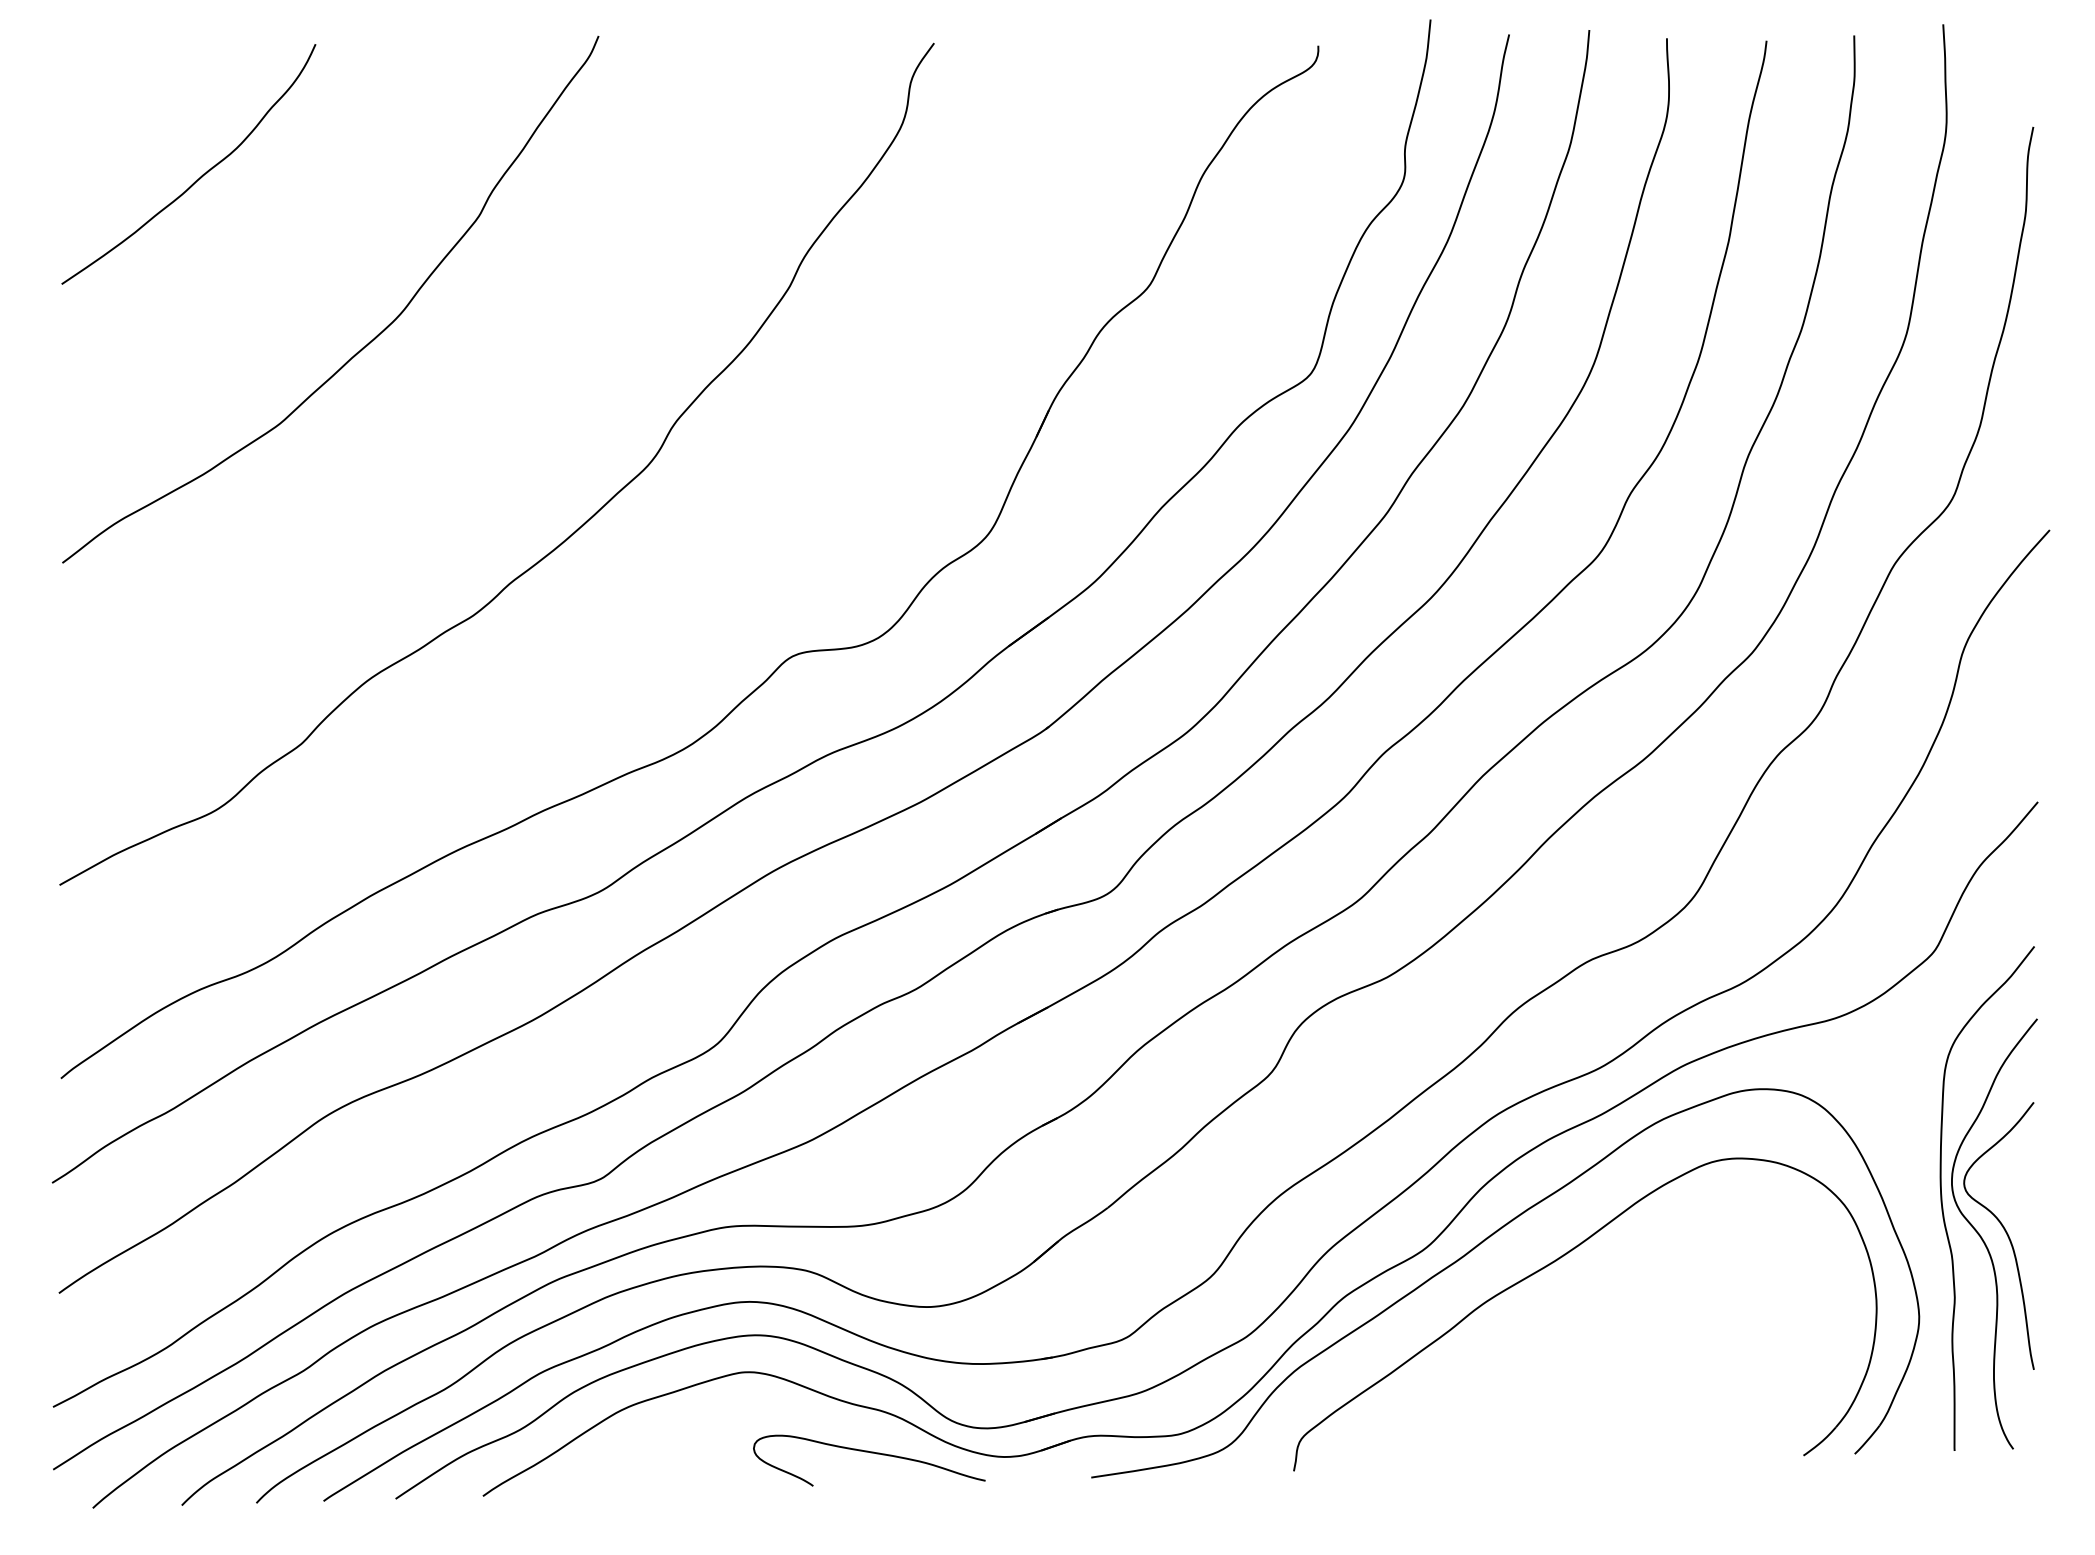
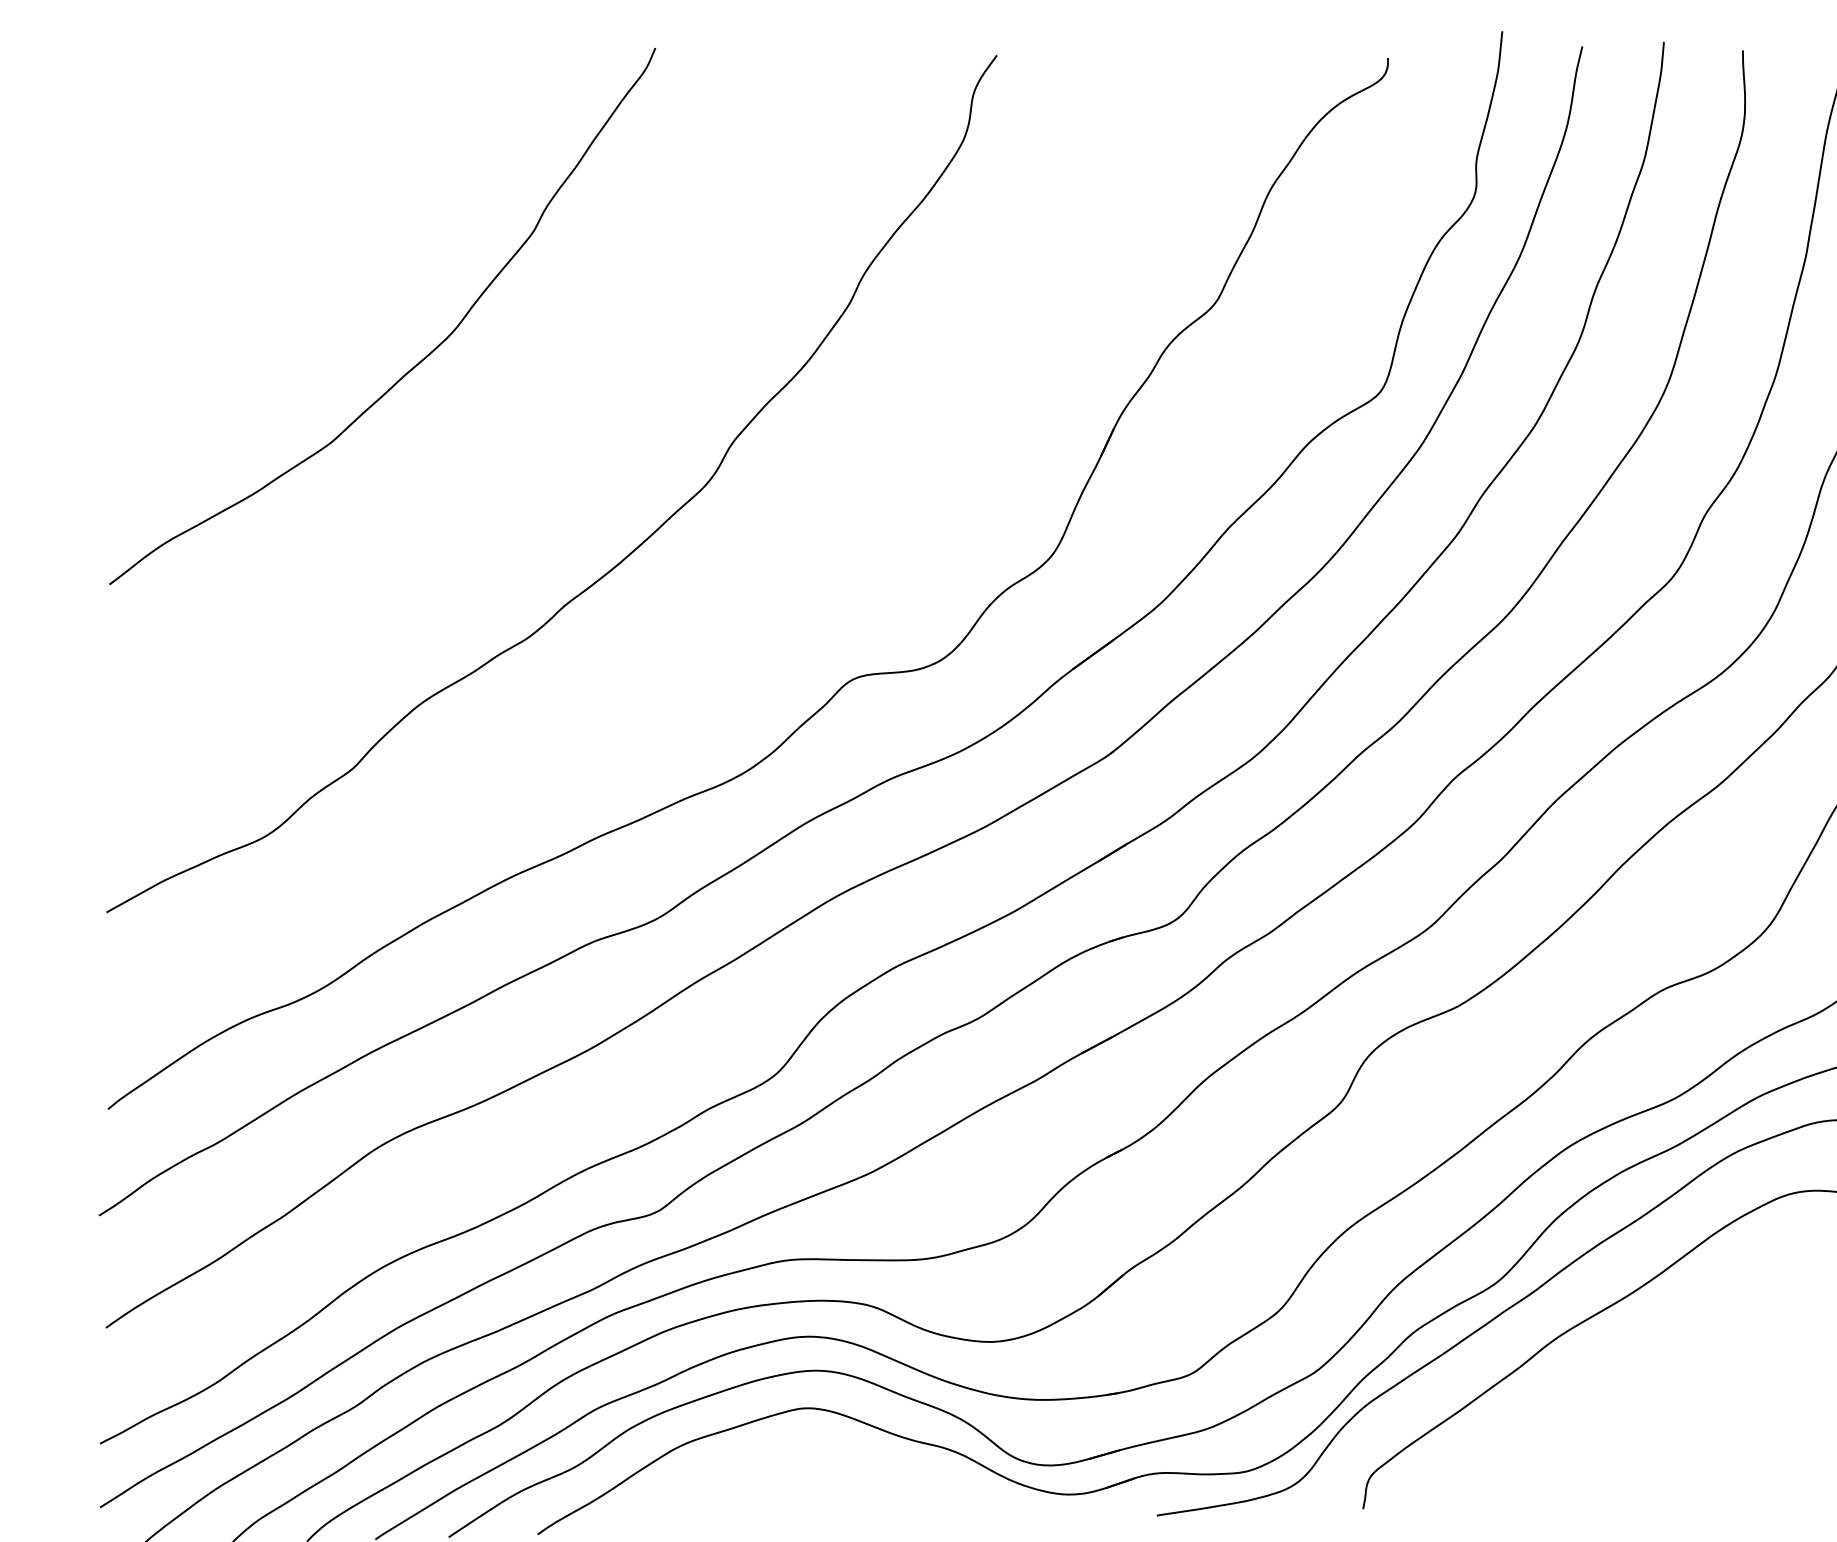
curve: (200, 176) -> (250, 191), removed
curve: (870, 1453) -> (932, 1491), removed

